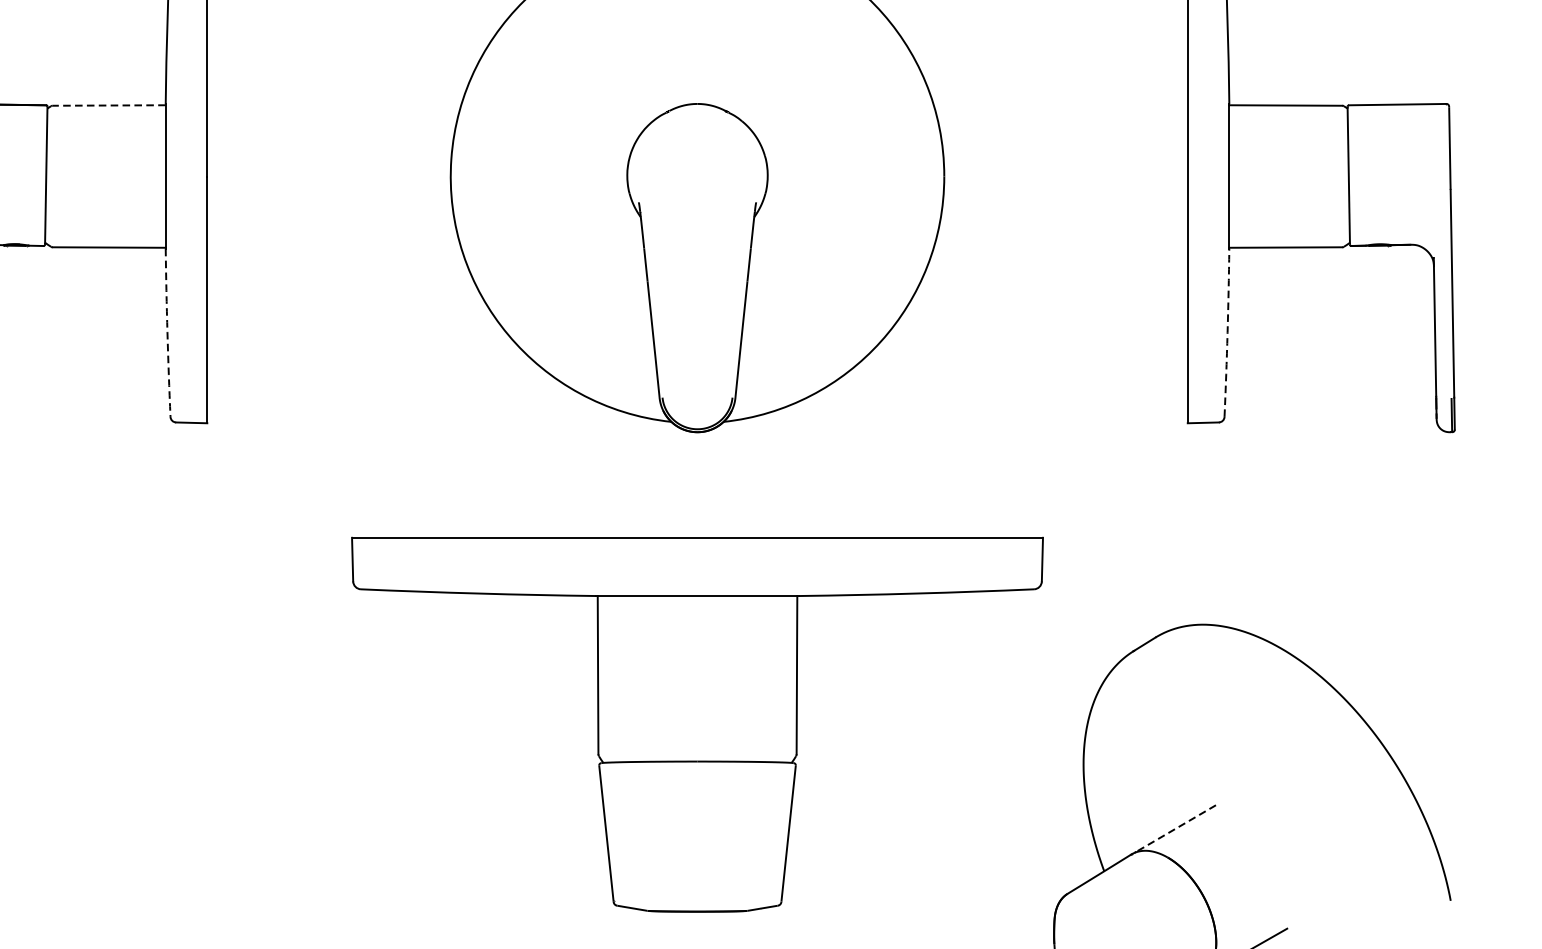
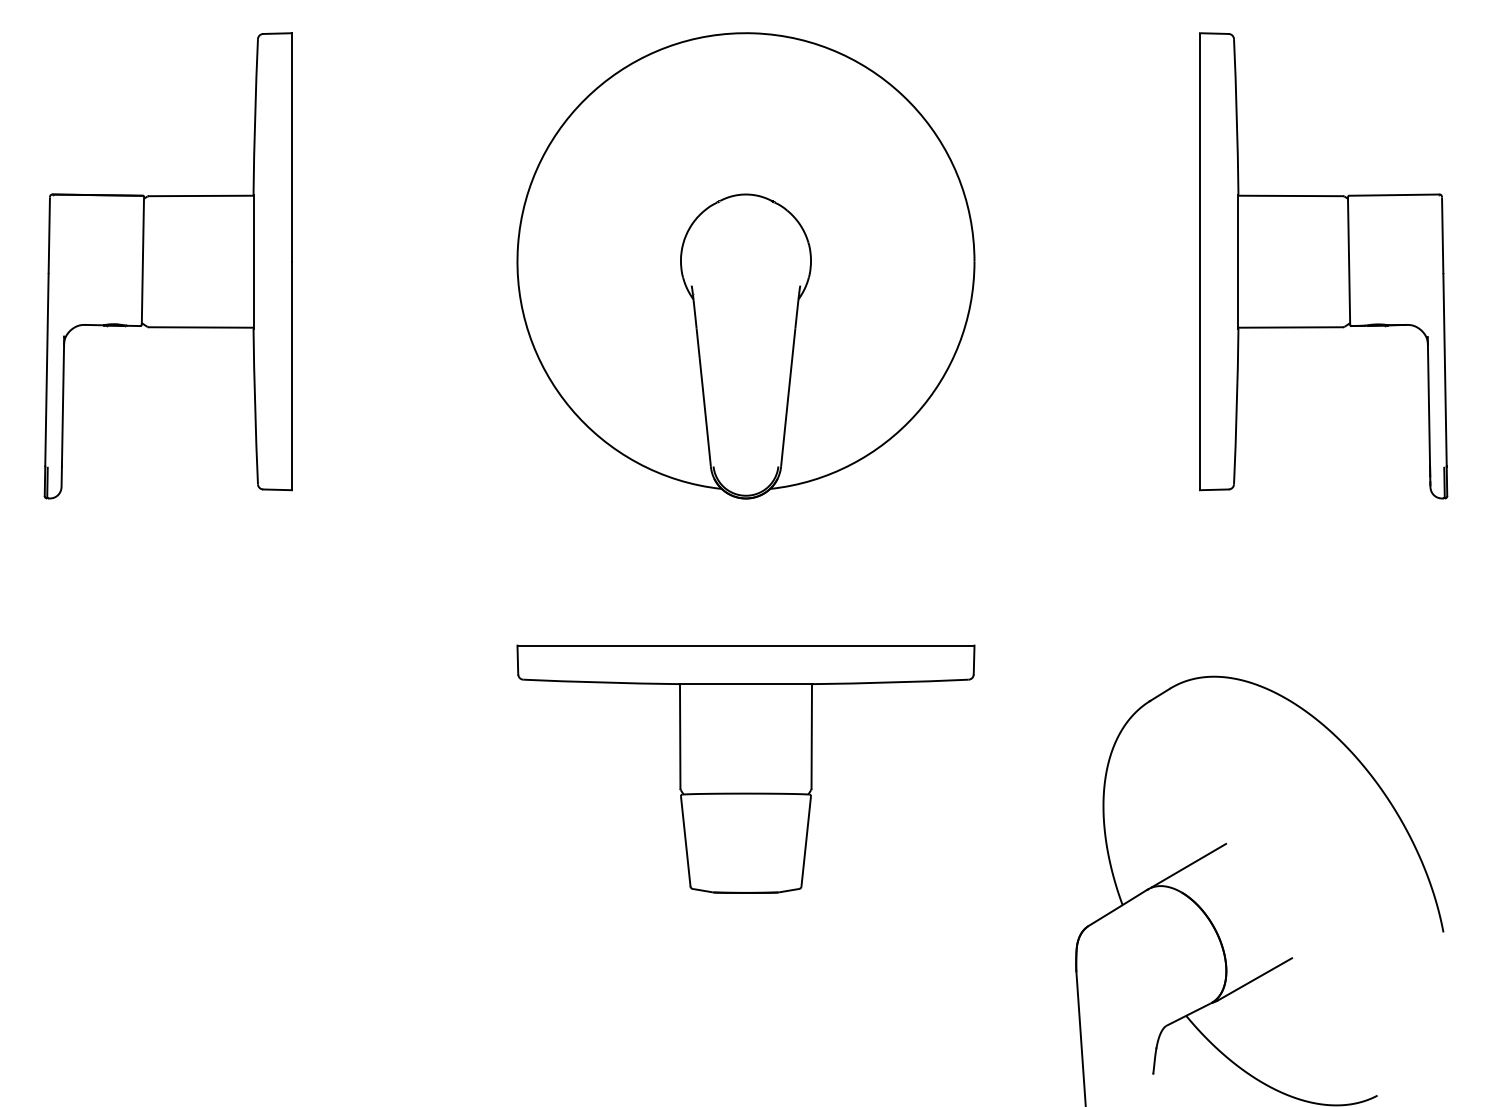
line: (108, 105) -> (200, 195), dashed -> solid
arc: (167, 332) -> (255, 406), dashed -> solid
arc: (1227, 332) -> (1236, 406), dashed -> solid
part: (696, 723) -> (745, 768), size x0.71
line: (1176, 828) -> (1189, 865), dashed -> solid

